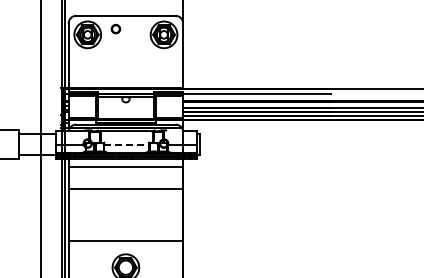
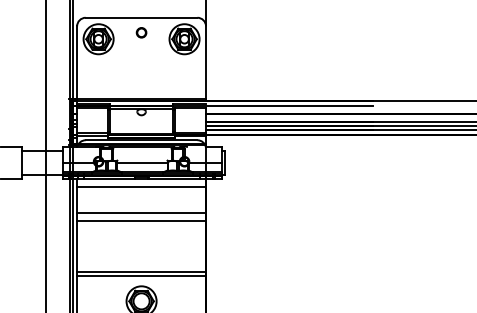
part: (115, 29) -> (141, 33), moved
line: (127, 144) -> (143, 162), dashed -> solid
line: (125, 196) -> (141, 221), added
line: (125, 244) -> (141, 275), added

